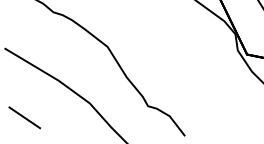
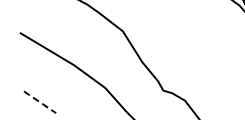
line: (25, 118) -> (40, 102), solid -> dashed

